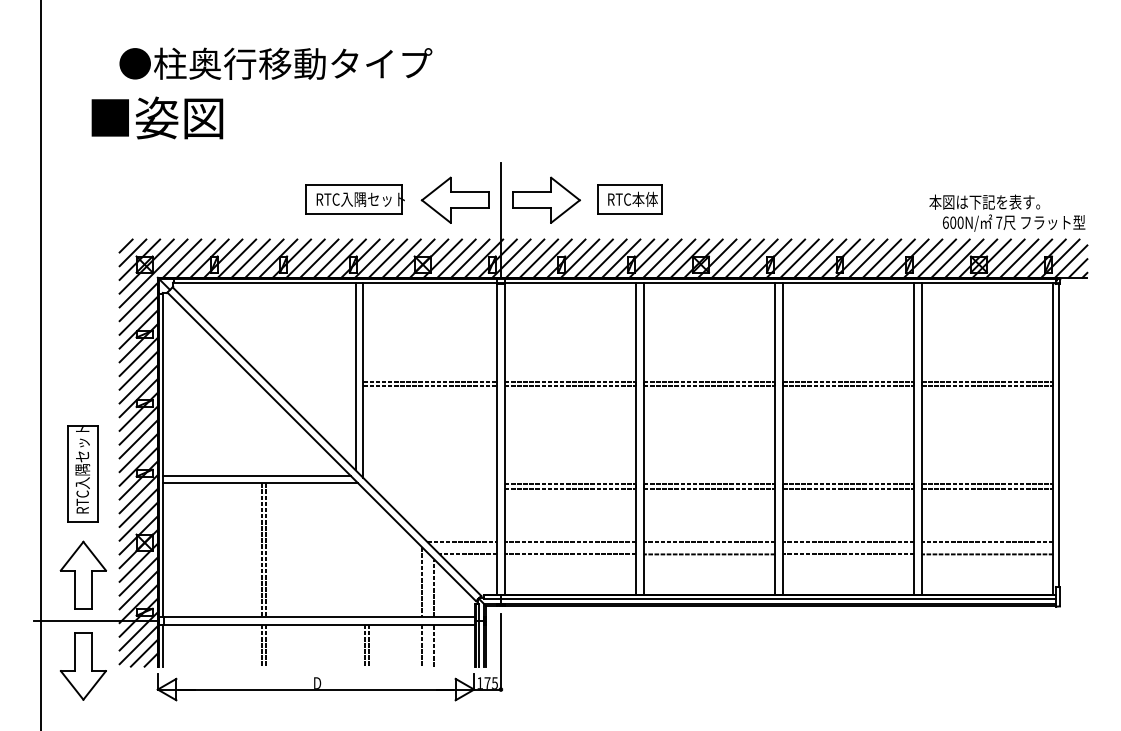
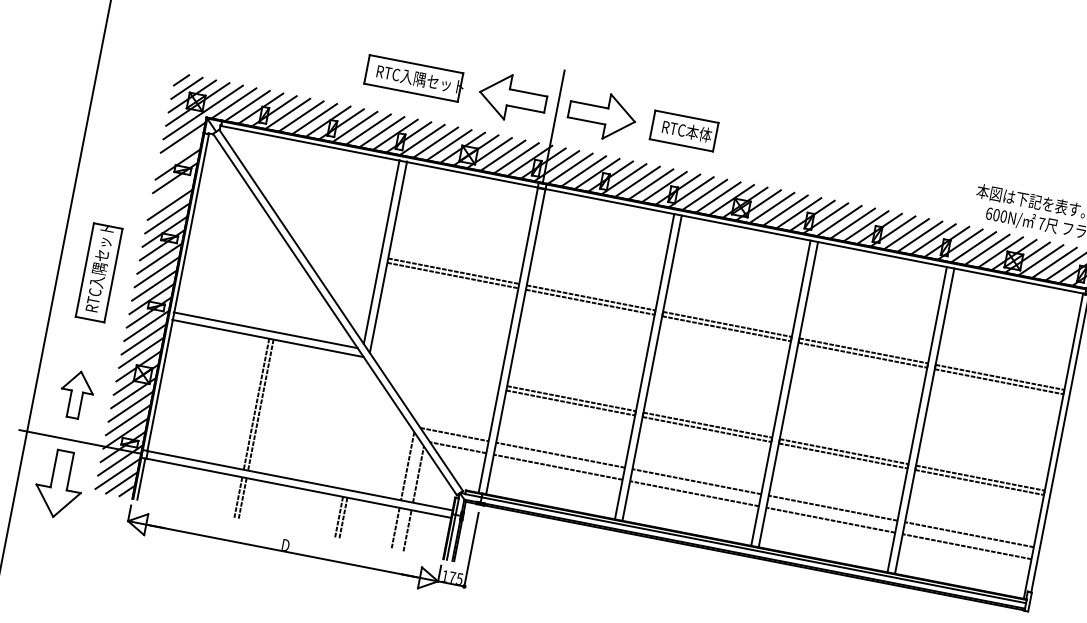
line: (138, 315) -> (180, 150), removed
line: (138, 356) -> (172, 191), removed
part: (82, 473) -> (98, 272), moved
part: (82, 574) -> (76, 393), size x0.7

